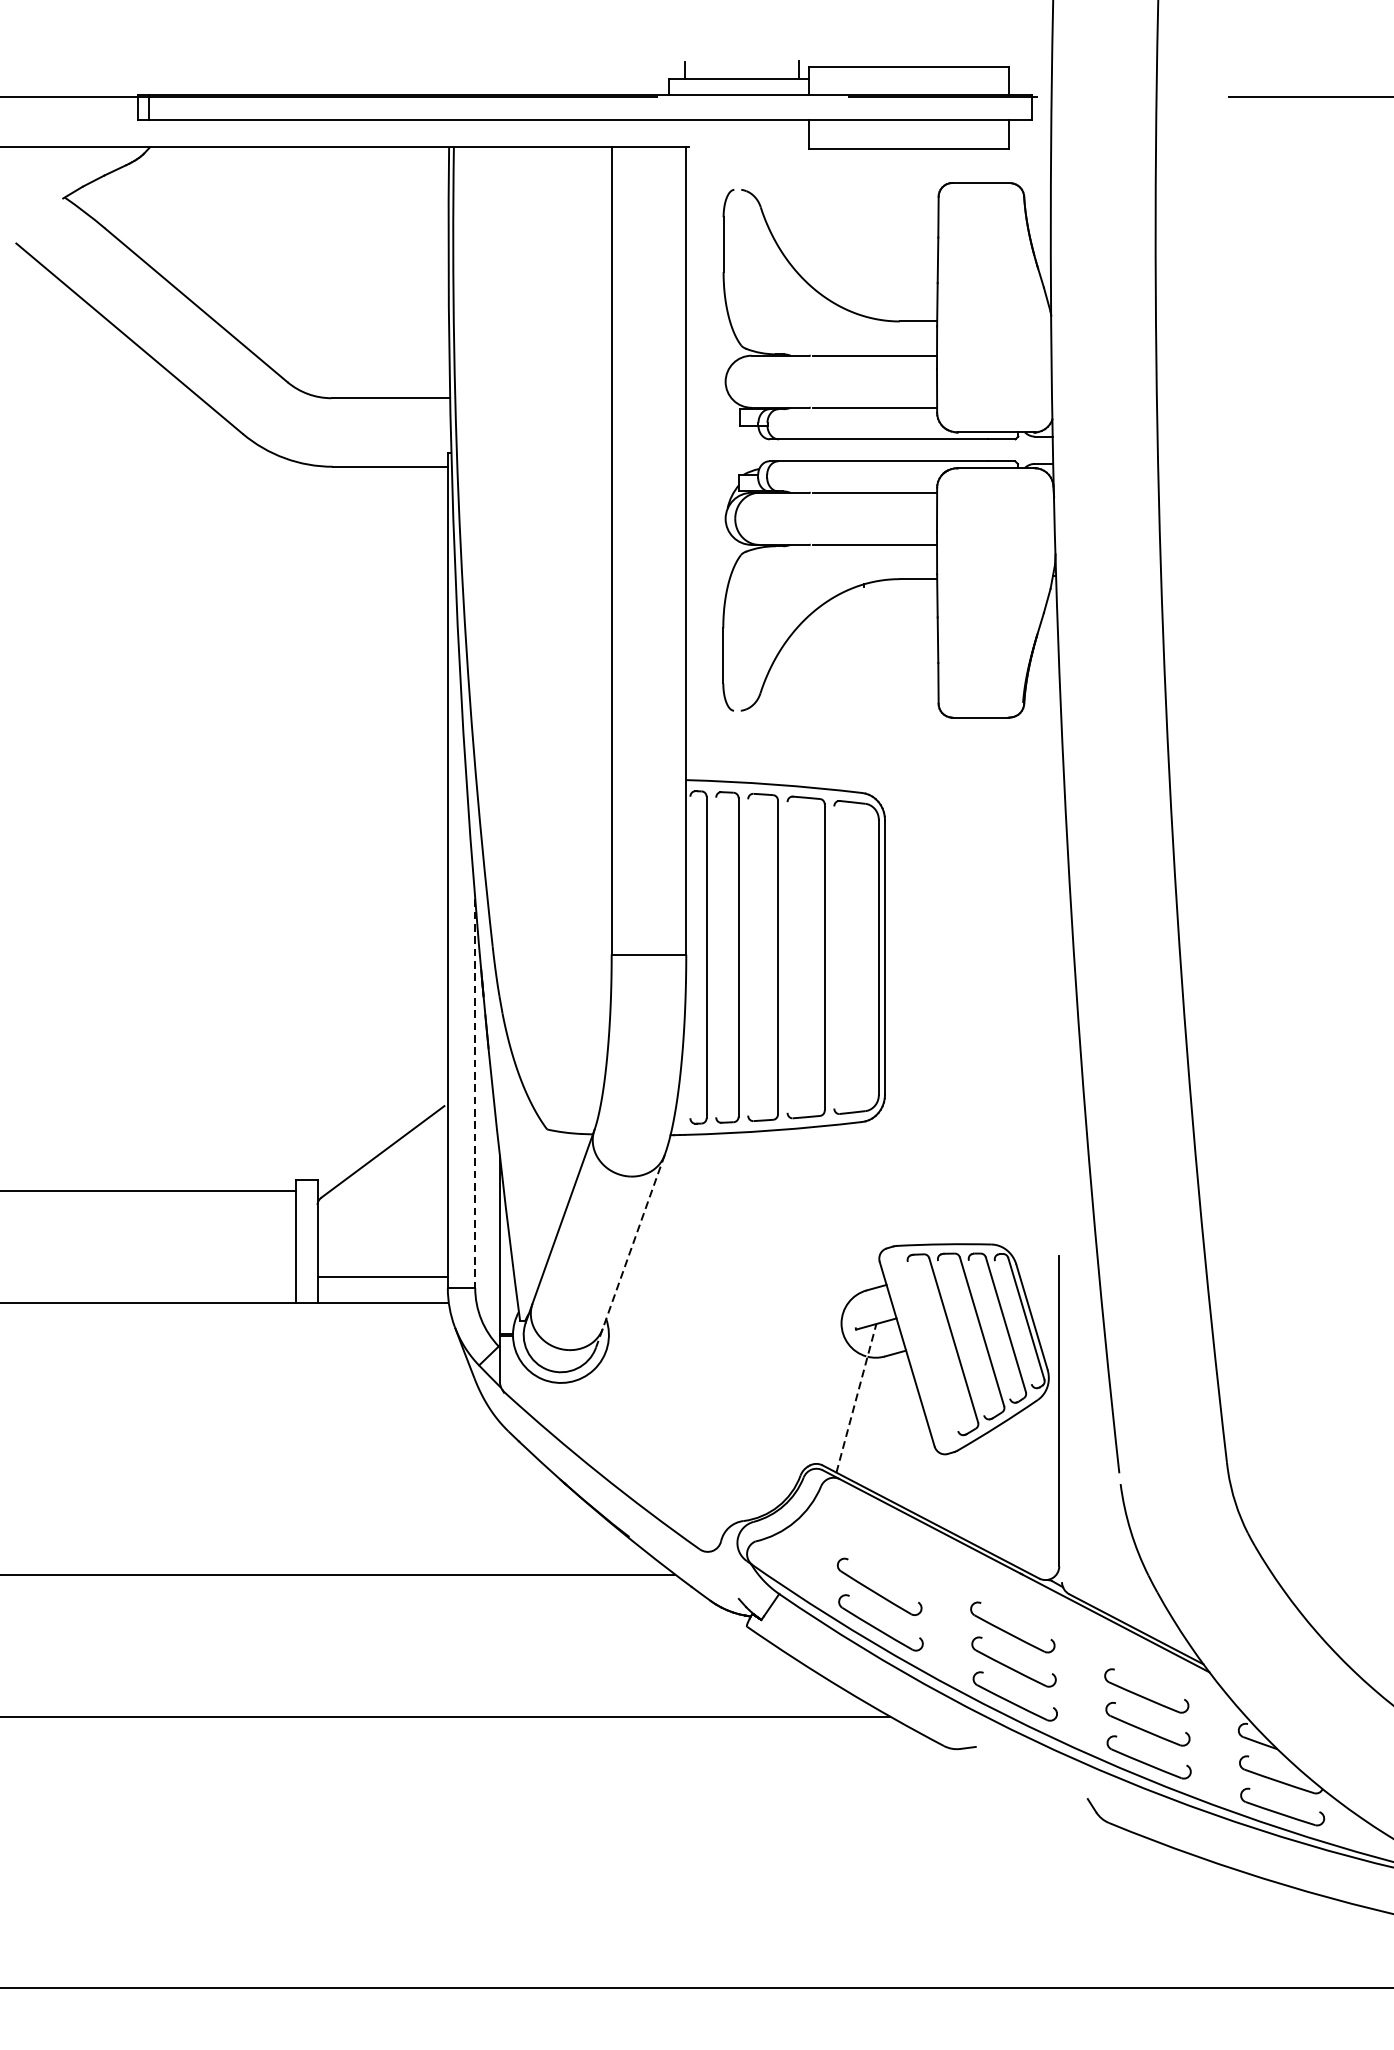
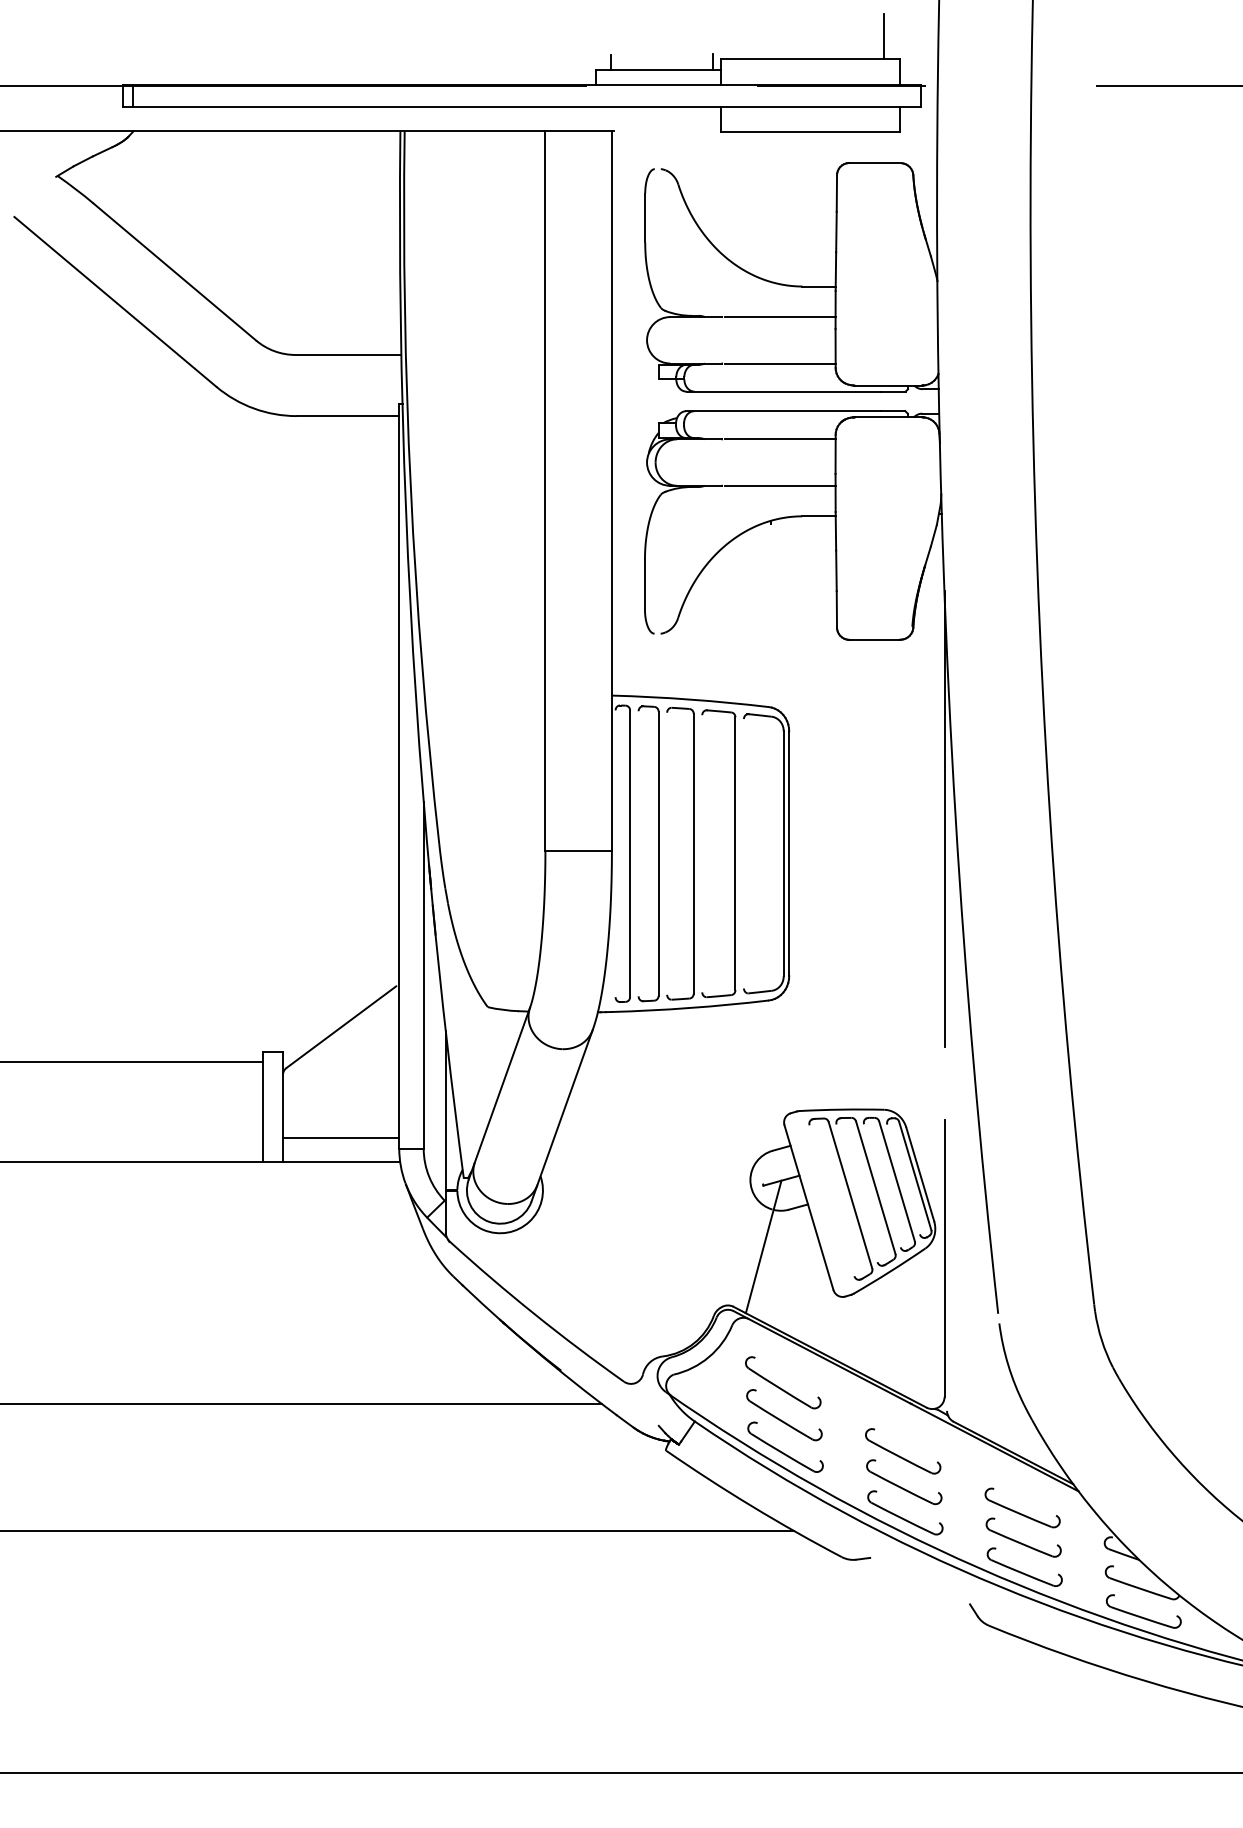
line: (990, 41) -> (883, 36), added
line: (1059, 917) -> (944, 818), added
line: (475, 1093) -> (423, 975), dashed -> solid
line: (629, 1252) -> (561, 1116), dashed -> solid
line: (856, 1397) -> (763, 1246), dashed -> solid
part: (878, 1550) -> (783, 1382), added

